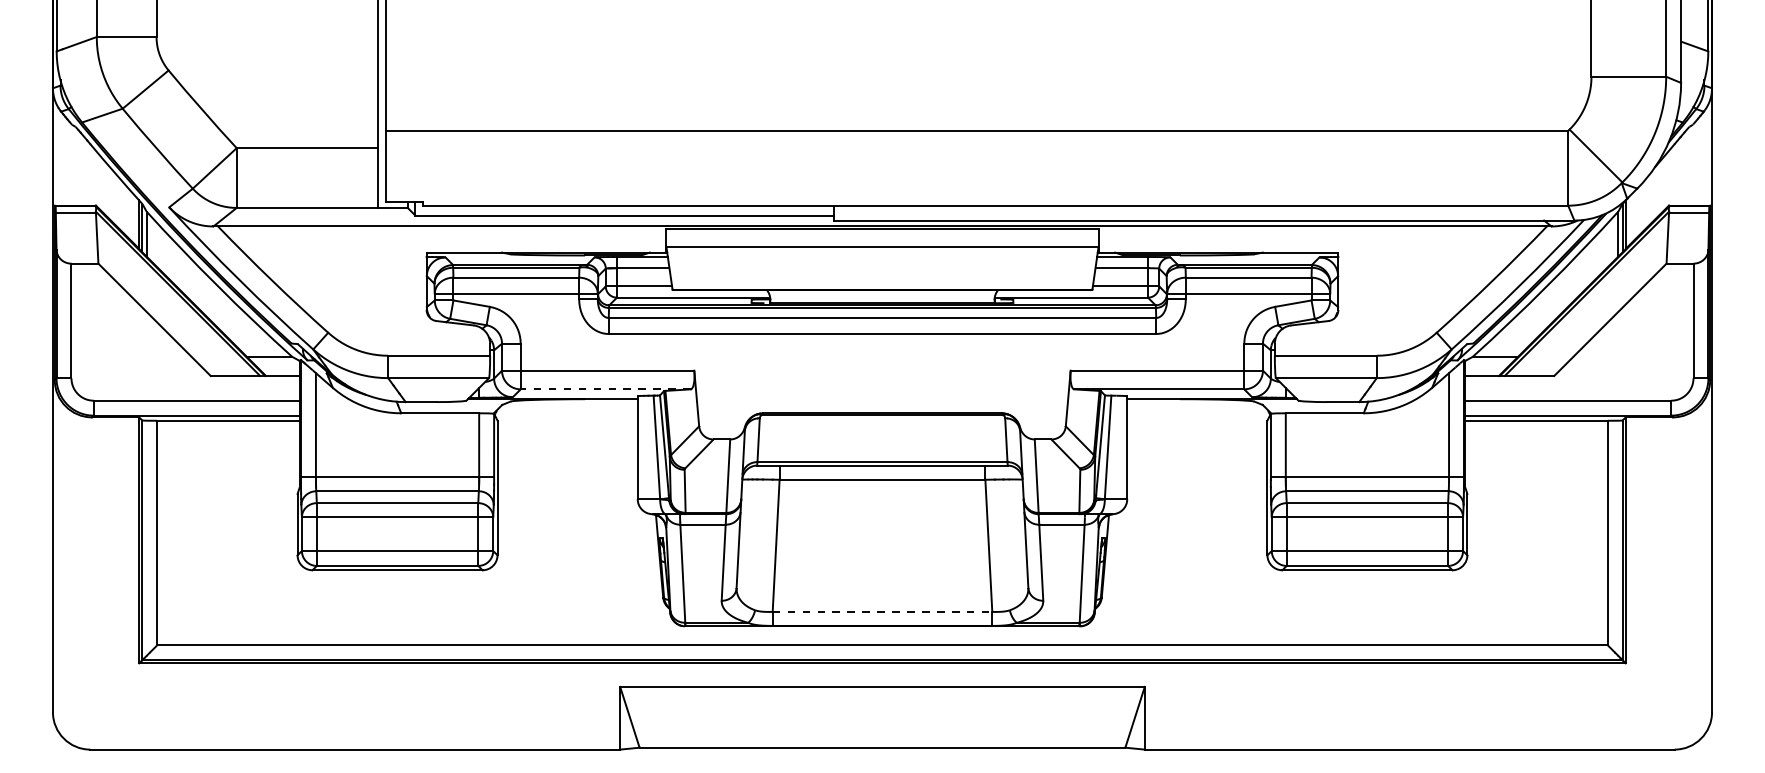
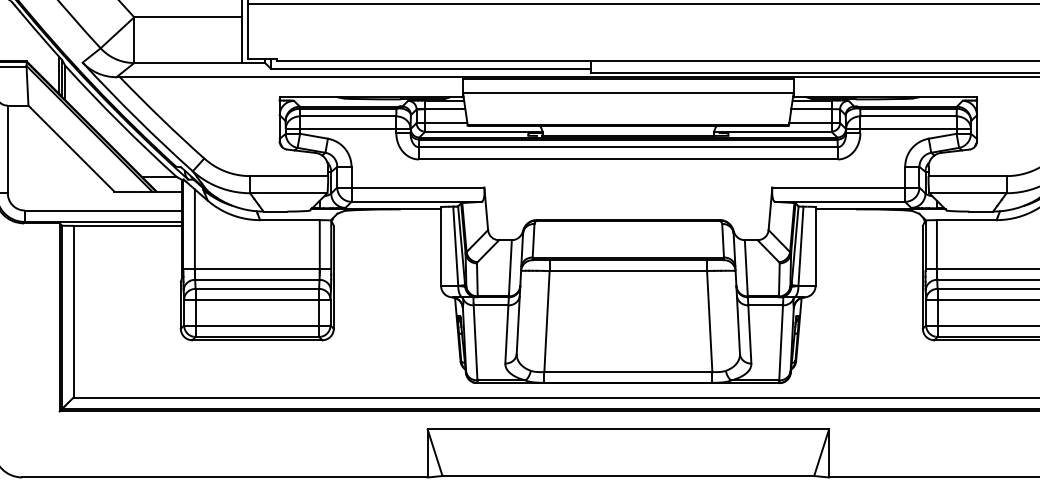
line: (605, 389) -> (416, 201), dashed -> solid
line: (882, 611) -> (628, 371), dashed -> solid

